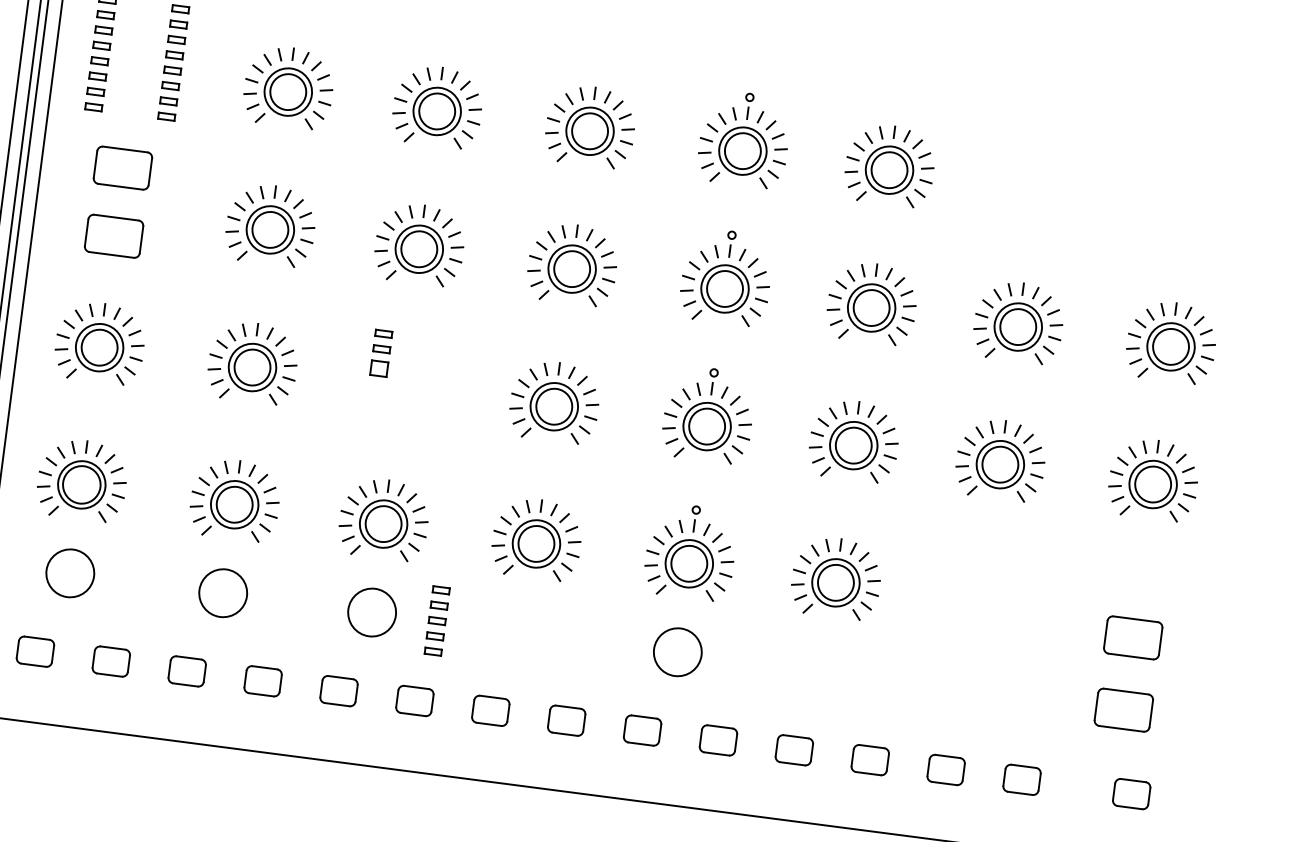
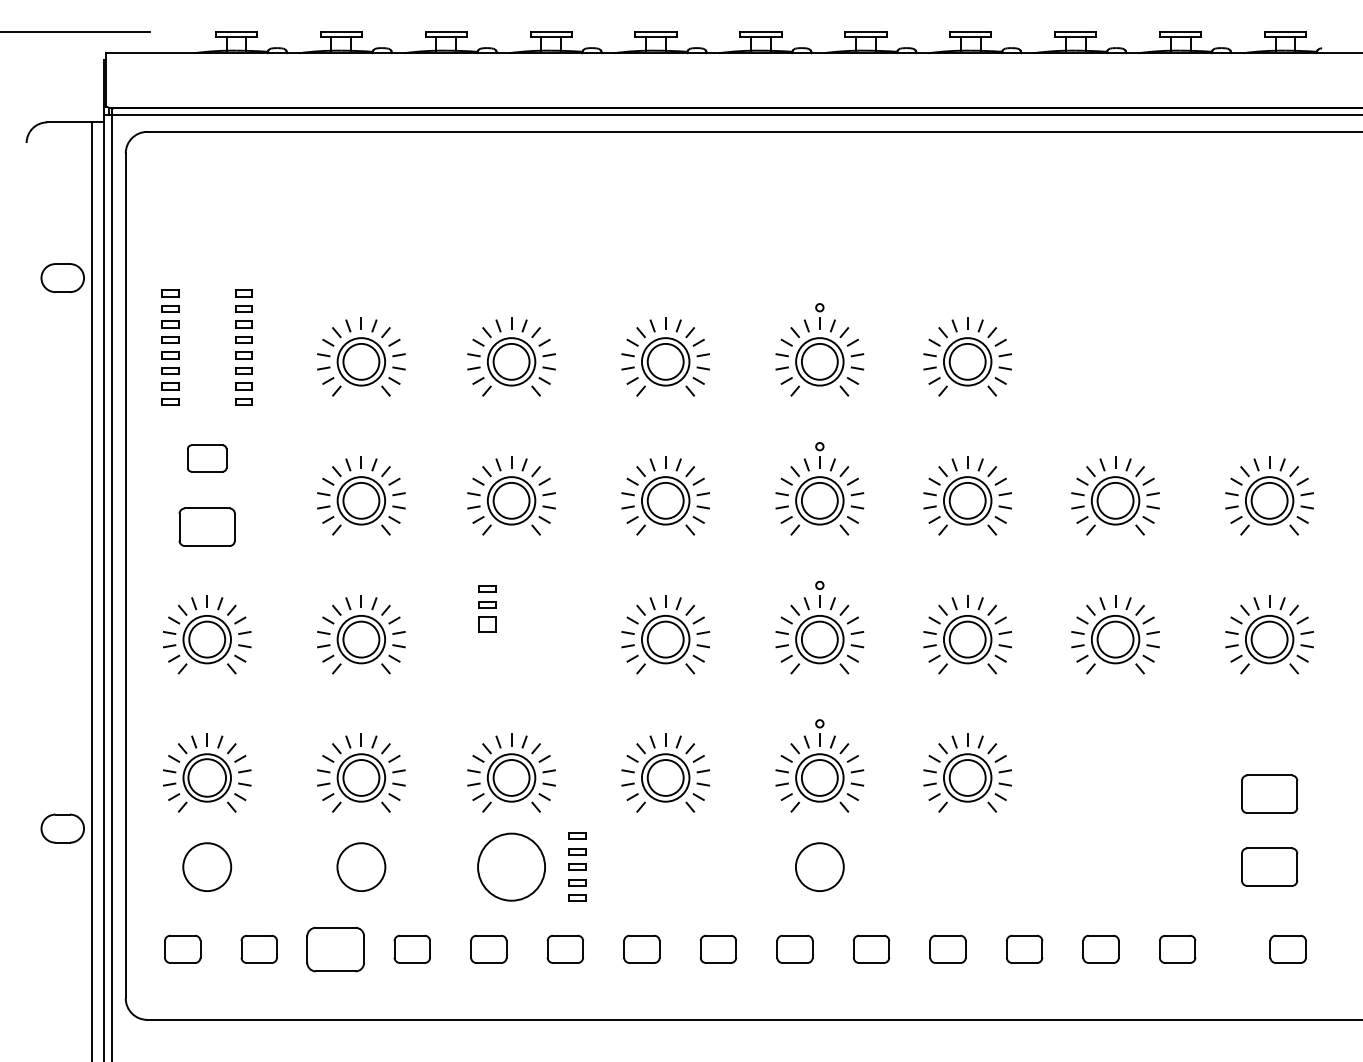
part: (122, 168) -> (206, 458), size x0.7
circle: (372, 612) -> (511, 867), size x1.4
part: (187, 670) -> (335, 948), size x1.6

